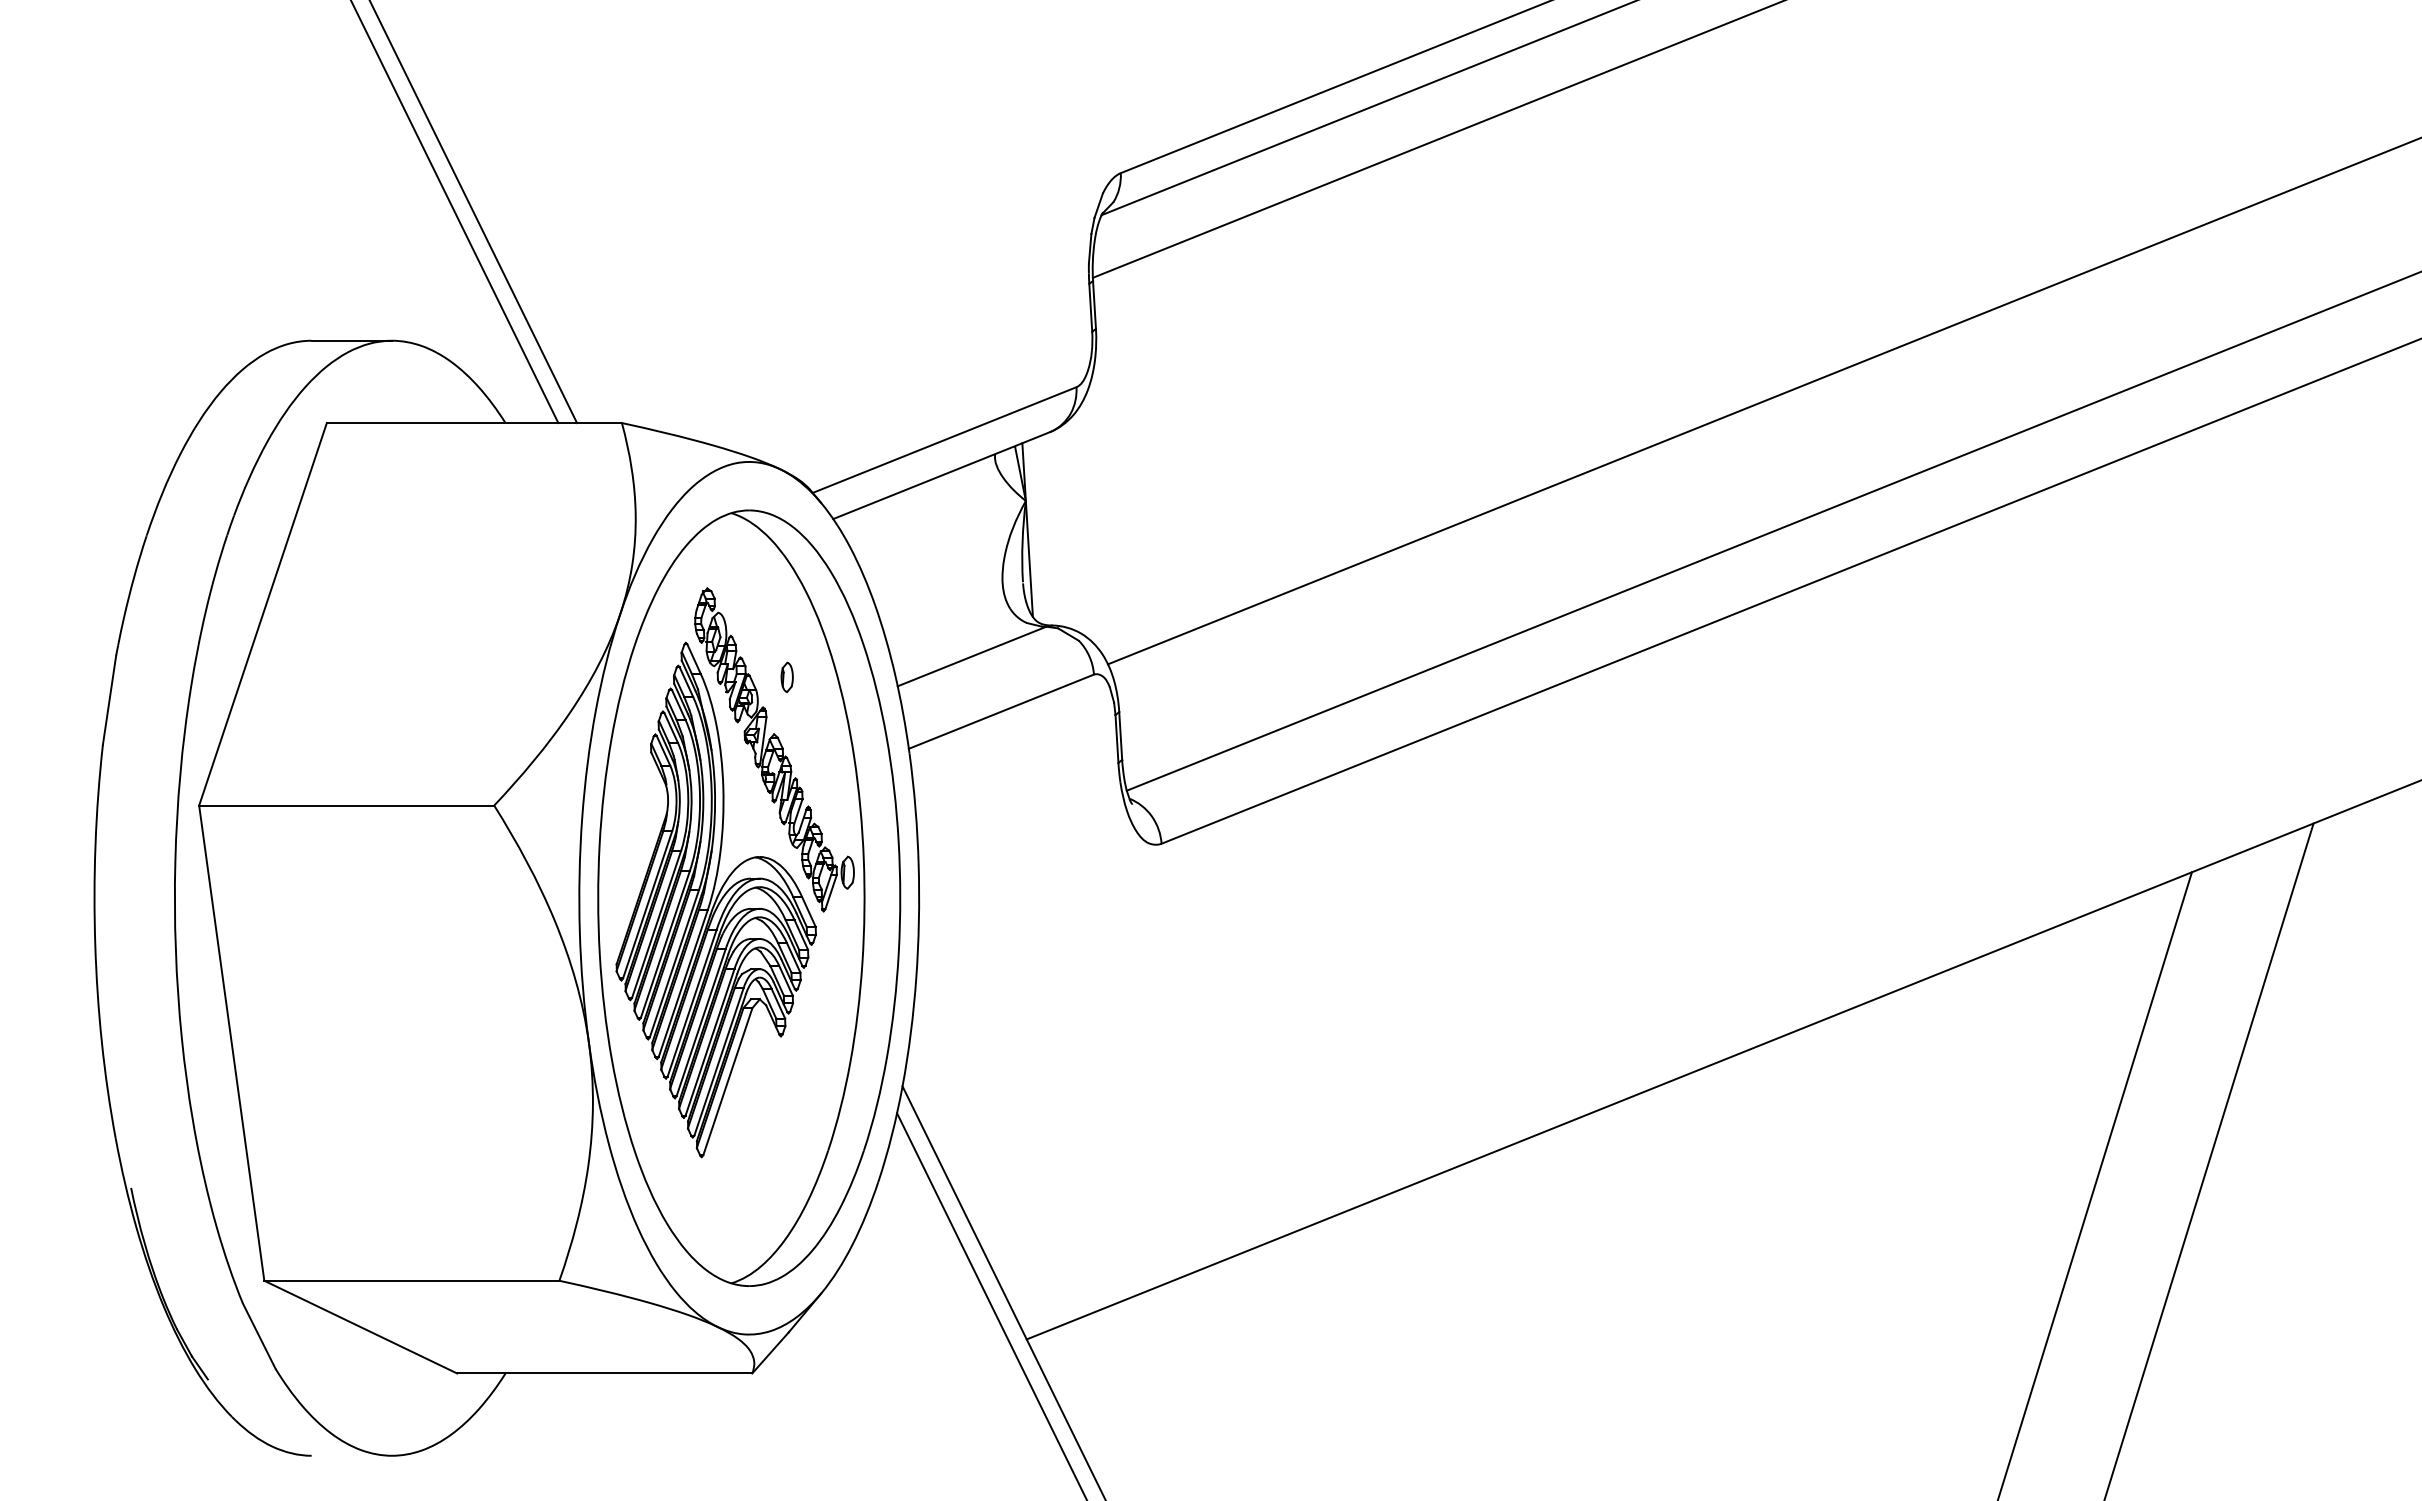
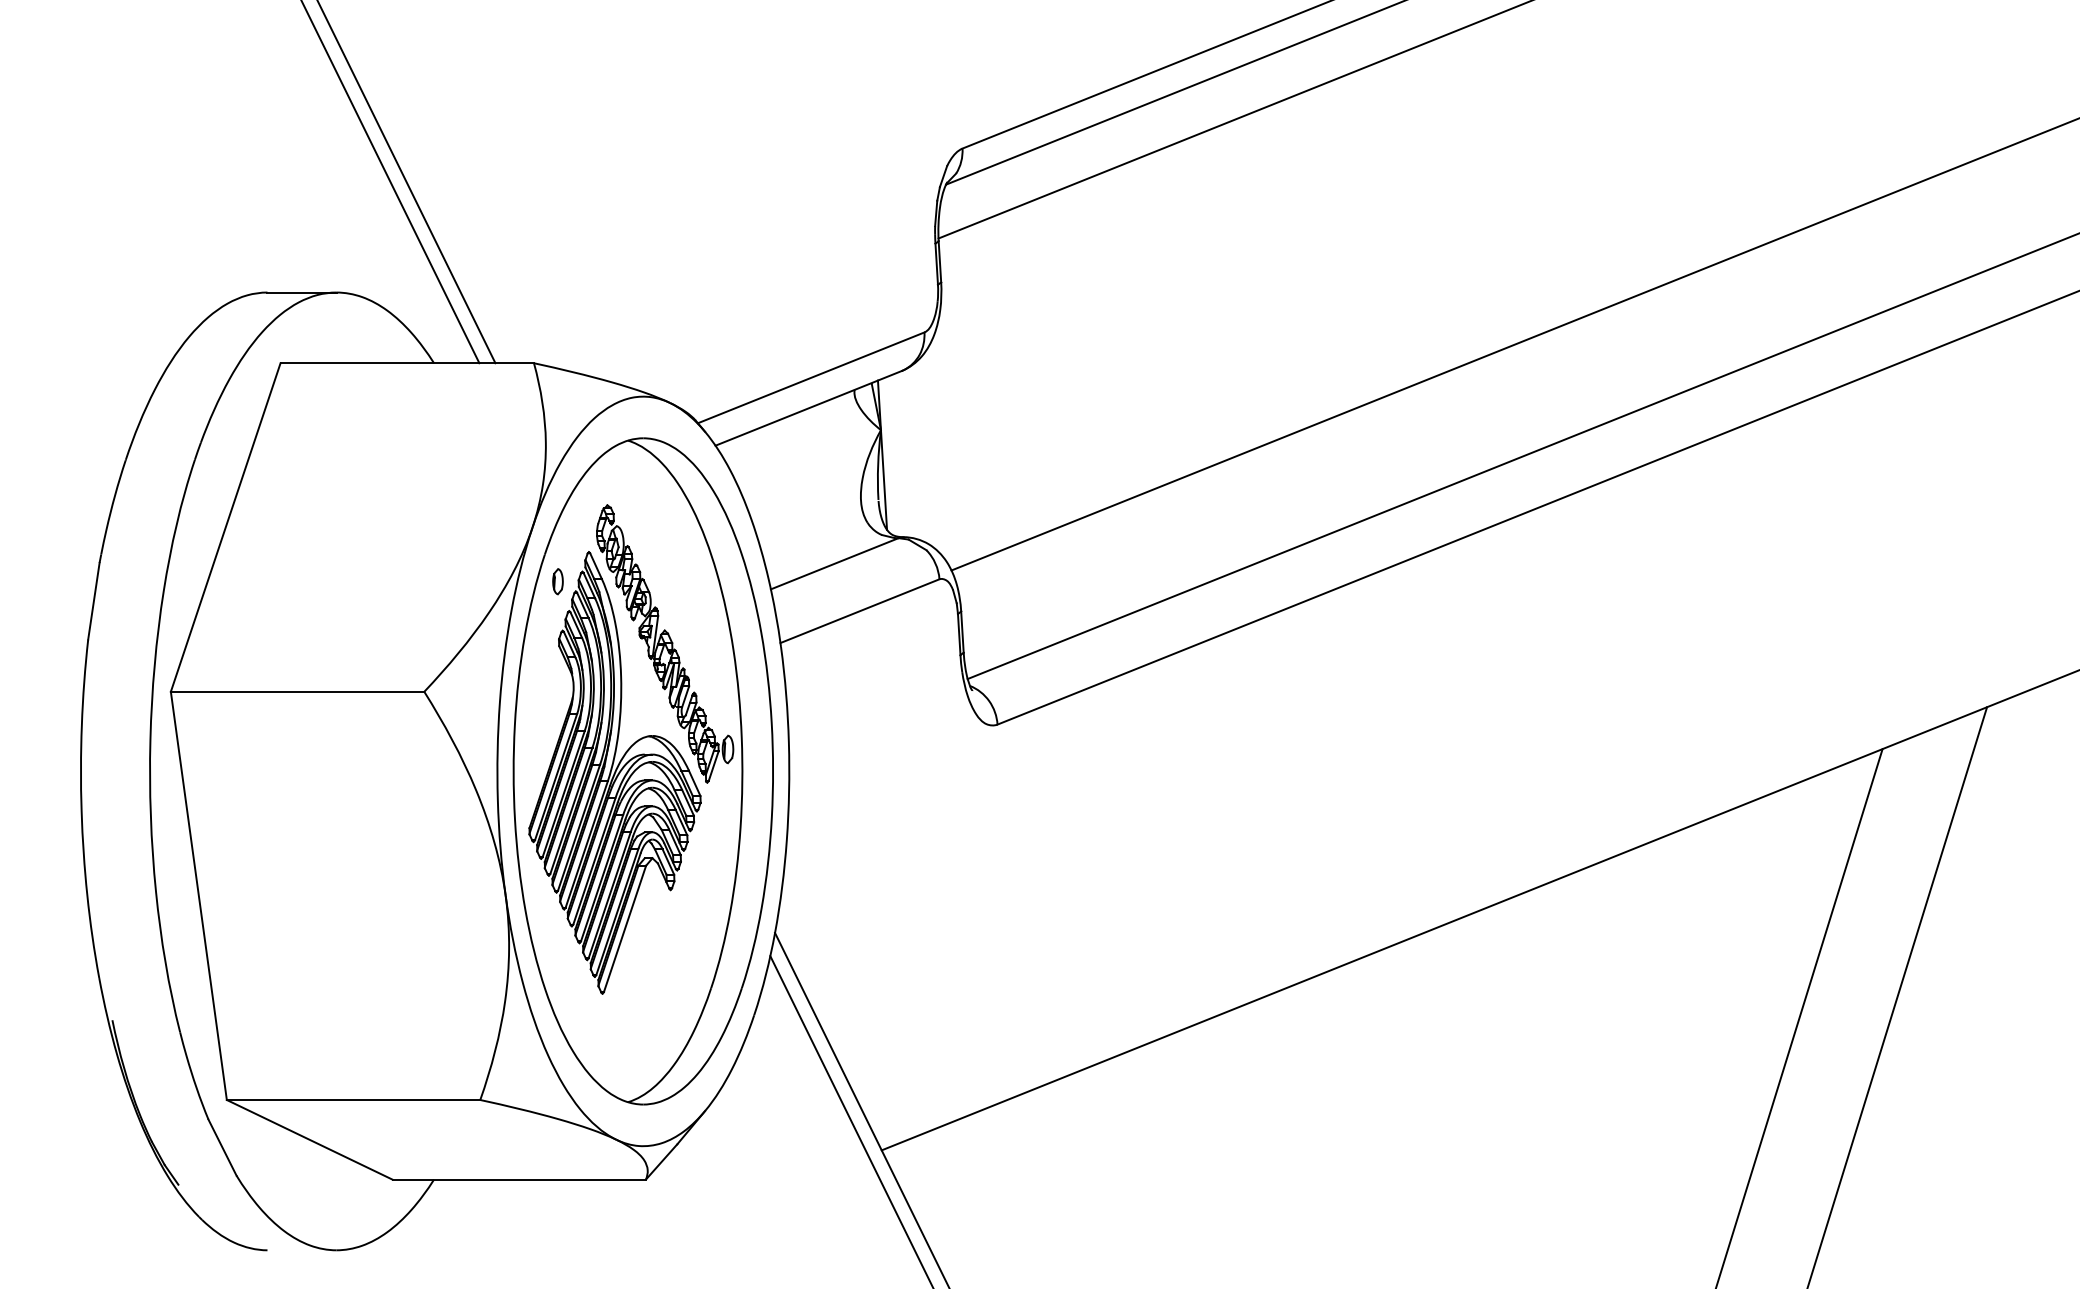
part: (786, 677) -> (557, 581), moved

